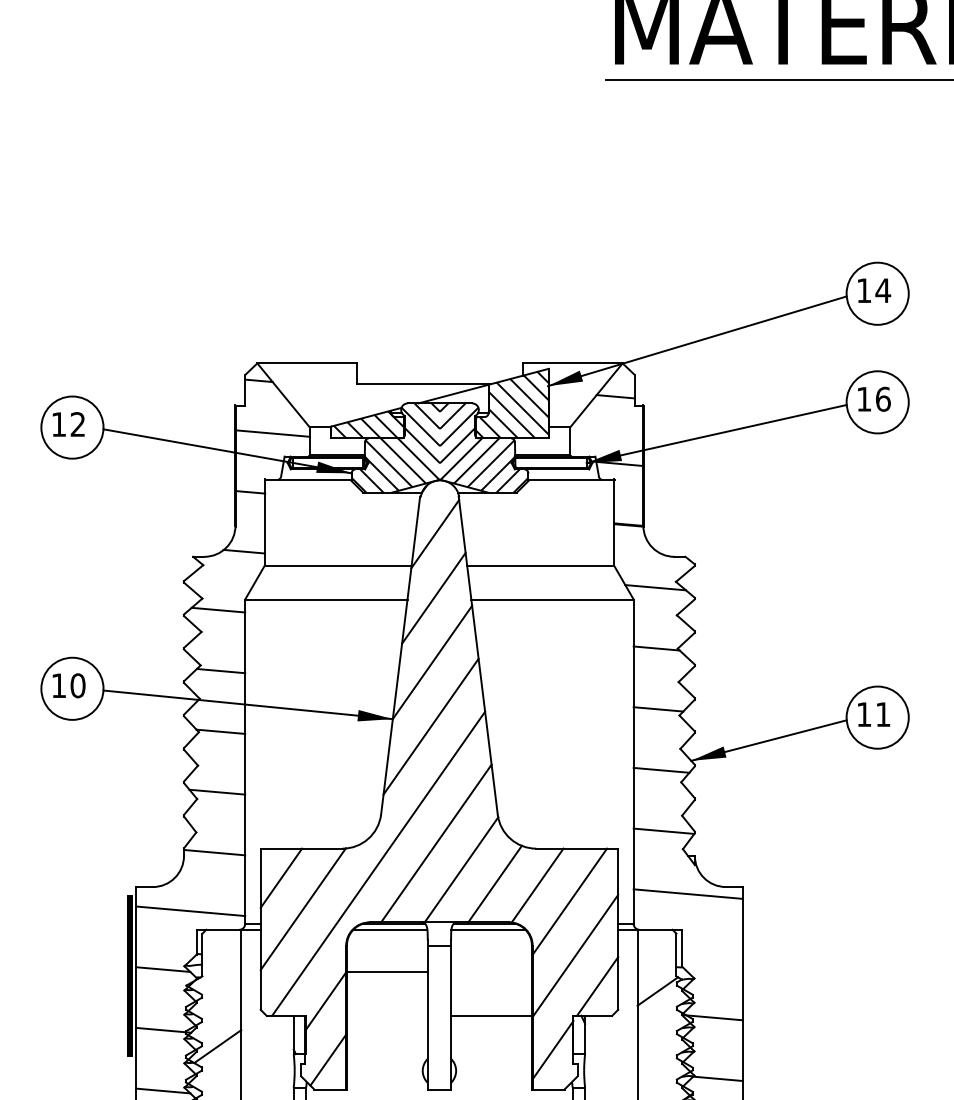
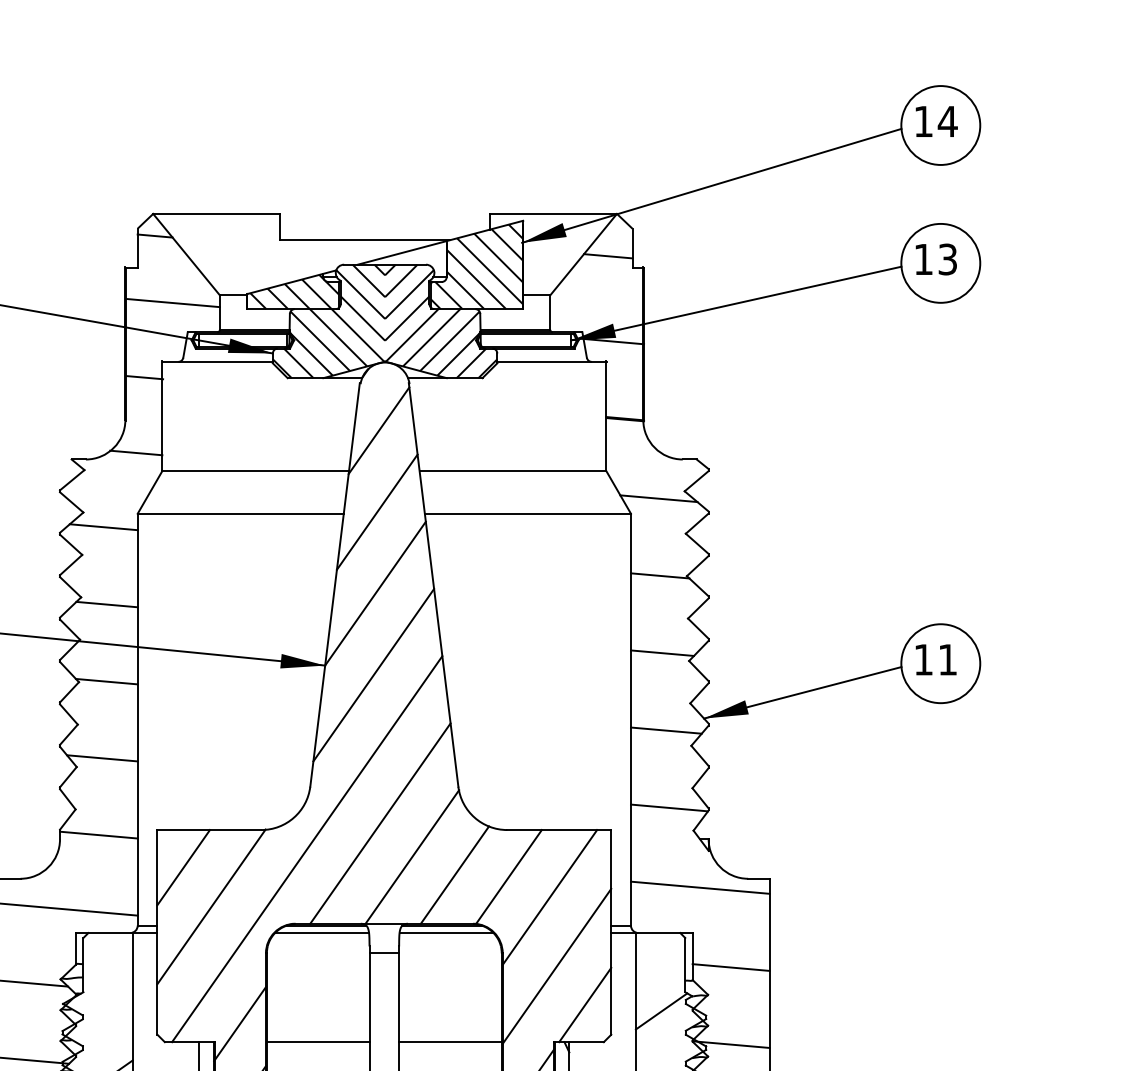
text: (883, 398) -> (948, 258), 16 -> 13
line: (712, 956) -> (731, 966), added
line: (386, 971) -> (317, 1041), moved

